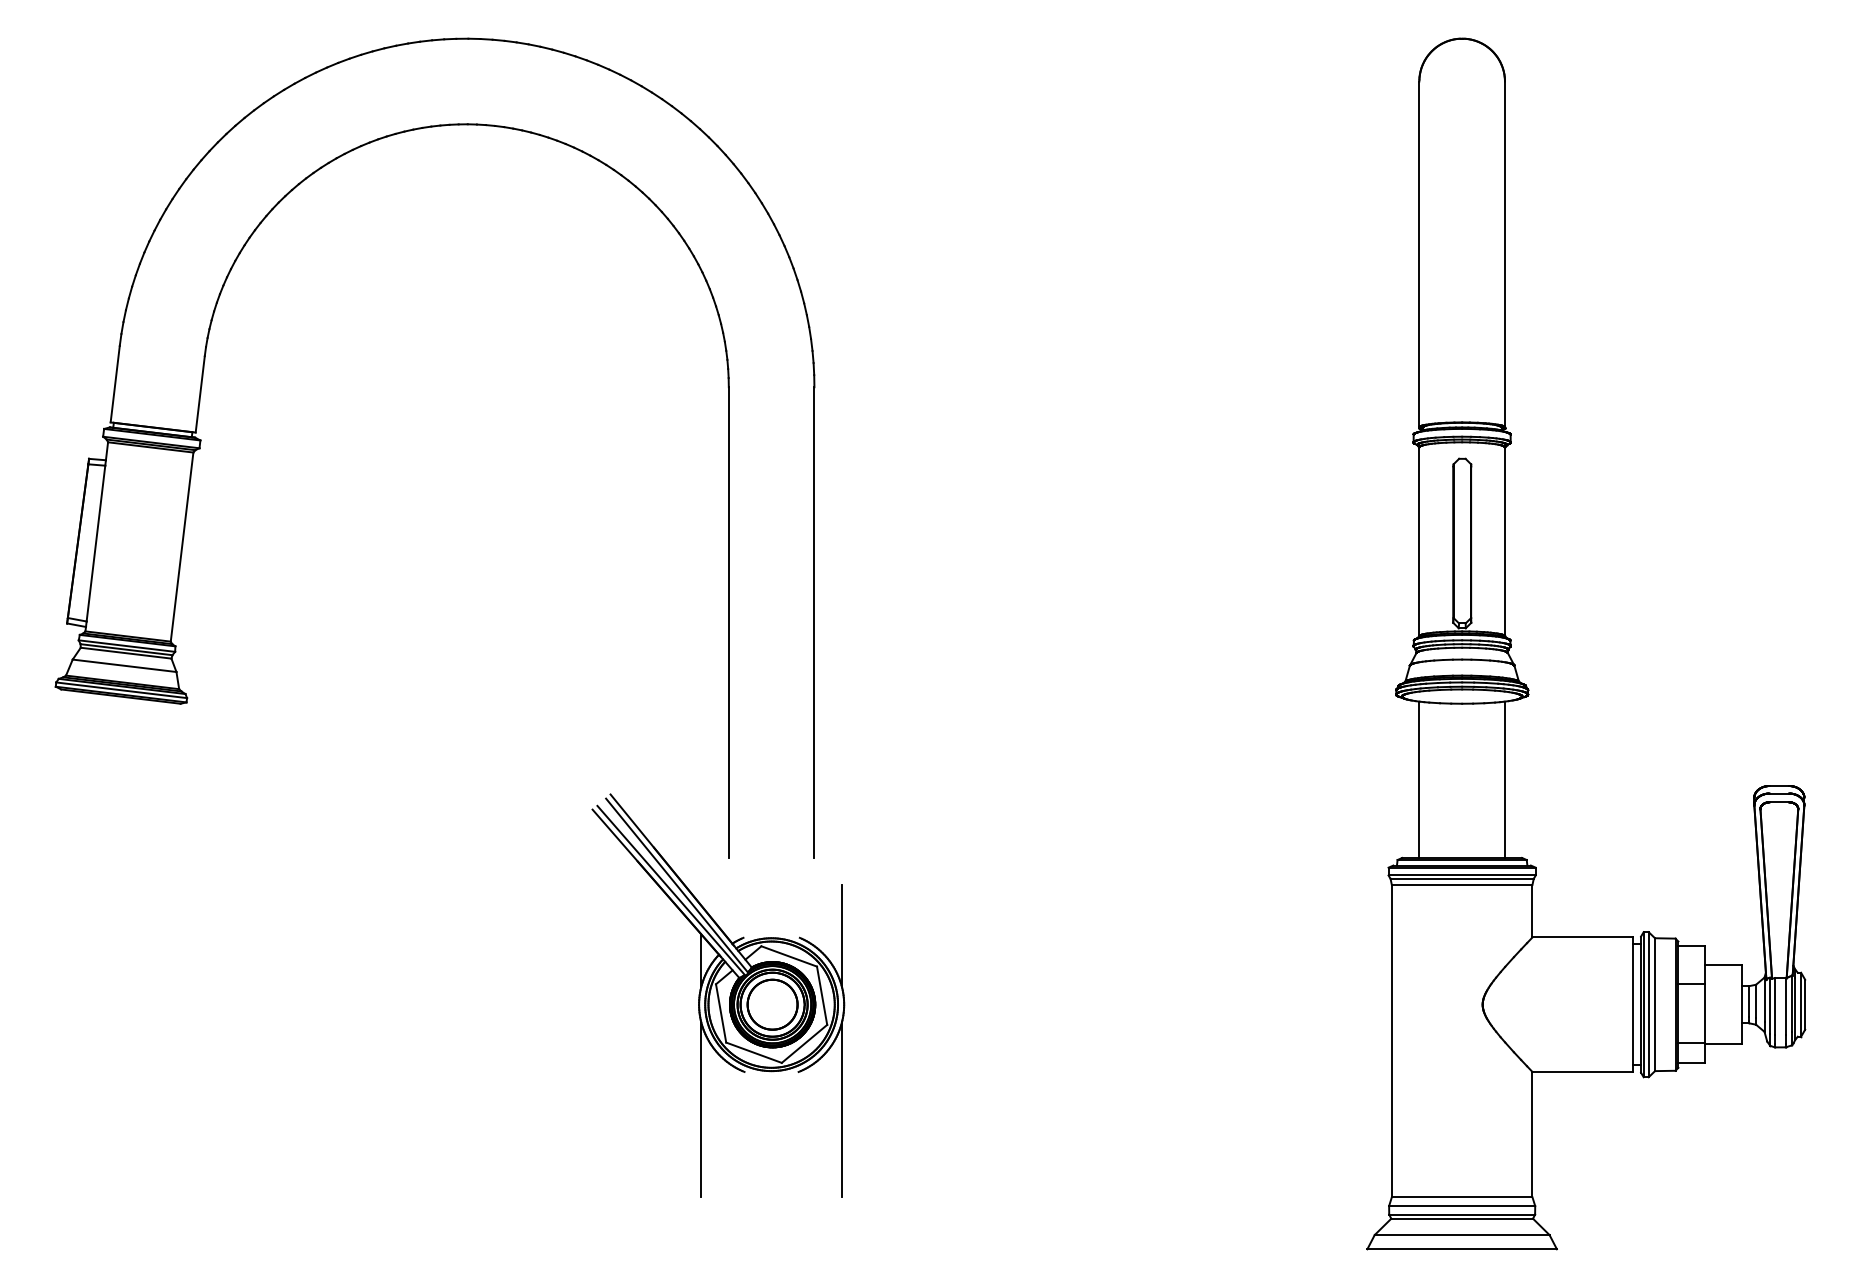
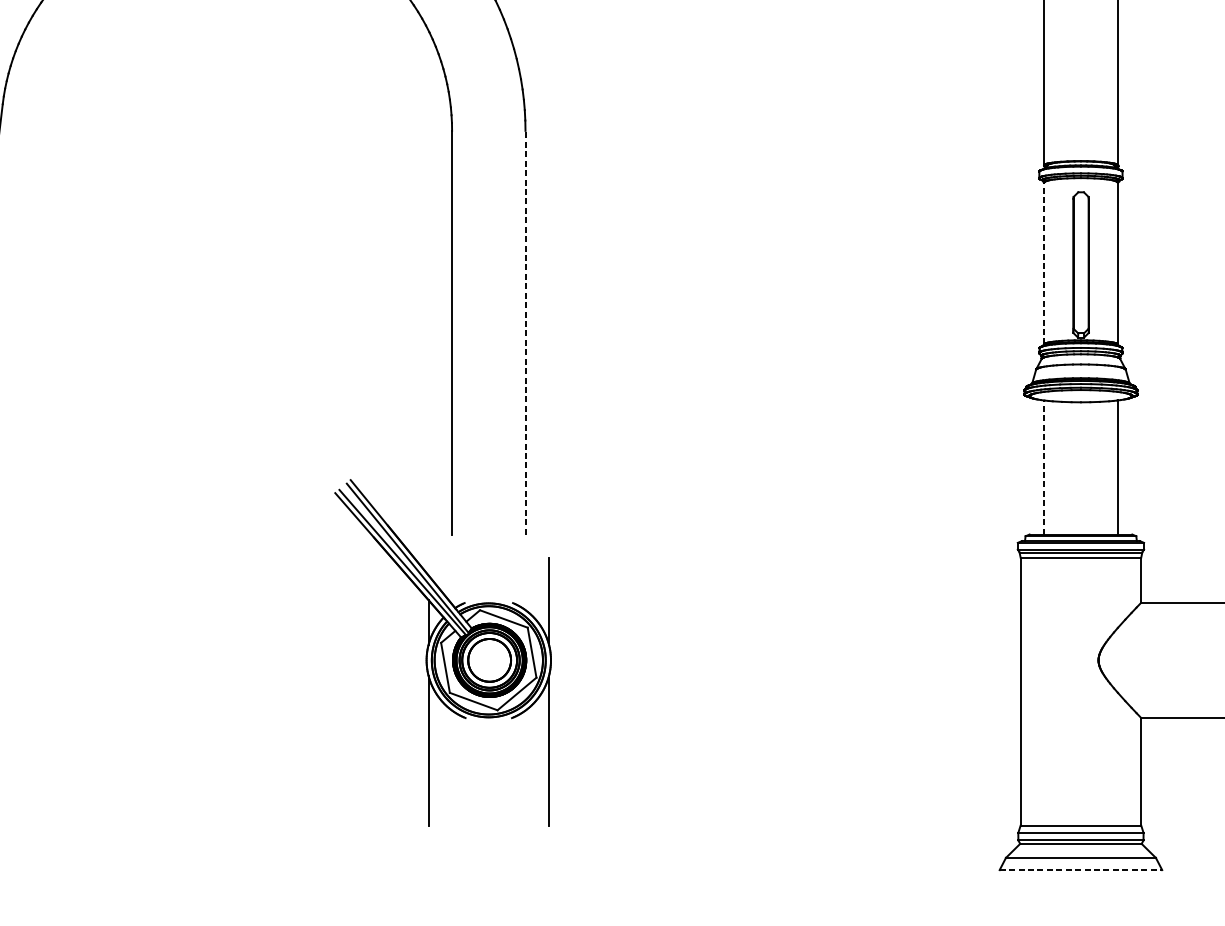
line: (1419, 541) -> (1044, 263), solid -> dashed
line: (814, 622) -> (525, 332), solid -> dashed
line: (1419, 779) -> (1044, 467), solid -> dashed
line: (1462, 1249) -> (1081, 870), solid -> dashed

